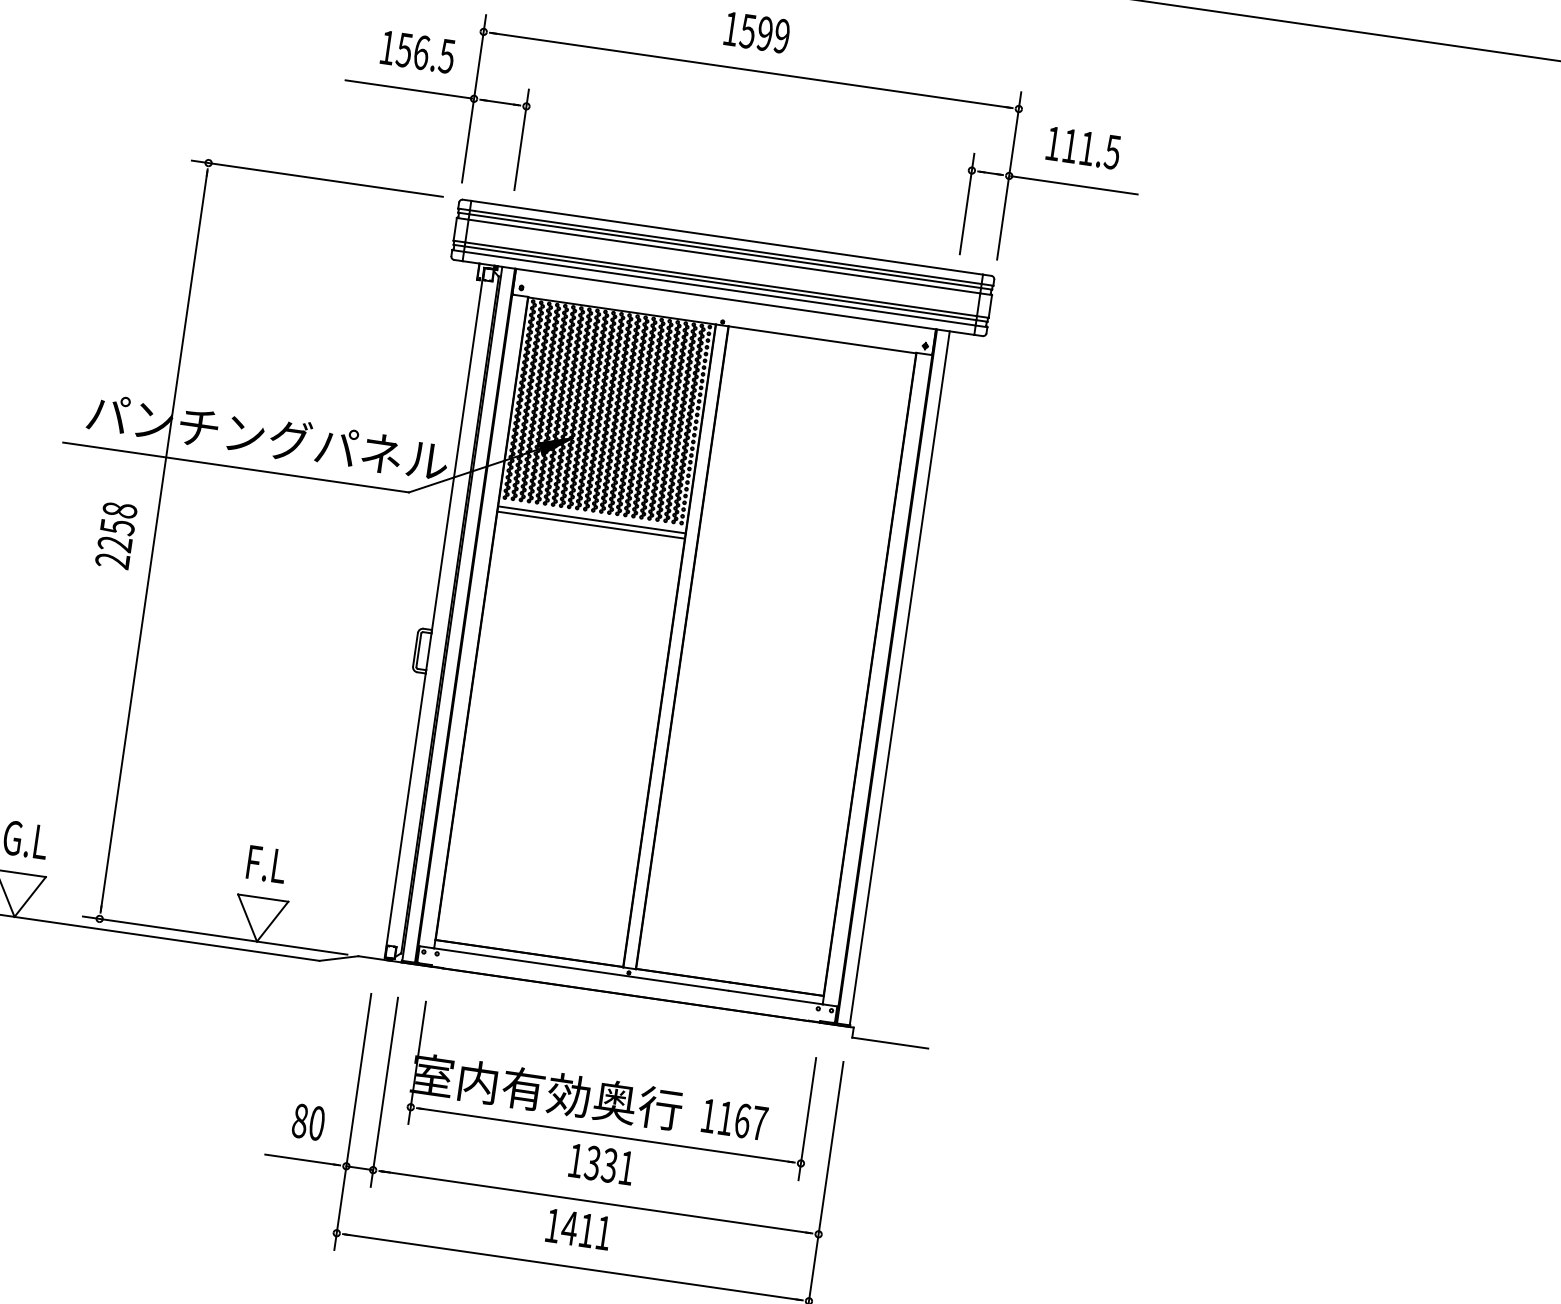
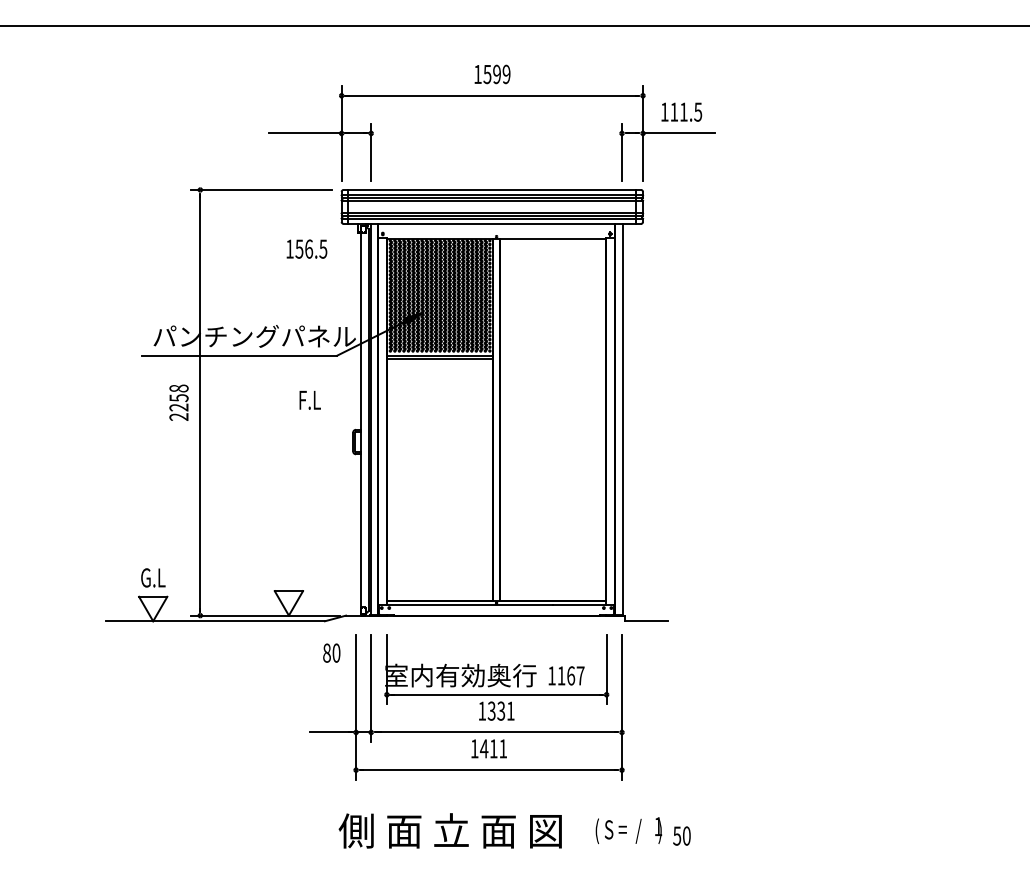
text: (417, 50) -> (306, 248), moved
text: (265, 862) -> (309, 399), moved
text: (308, 1120) -> (331, 652), moved

